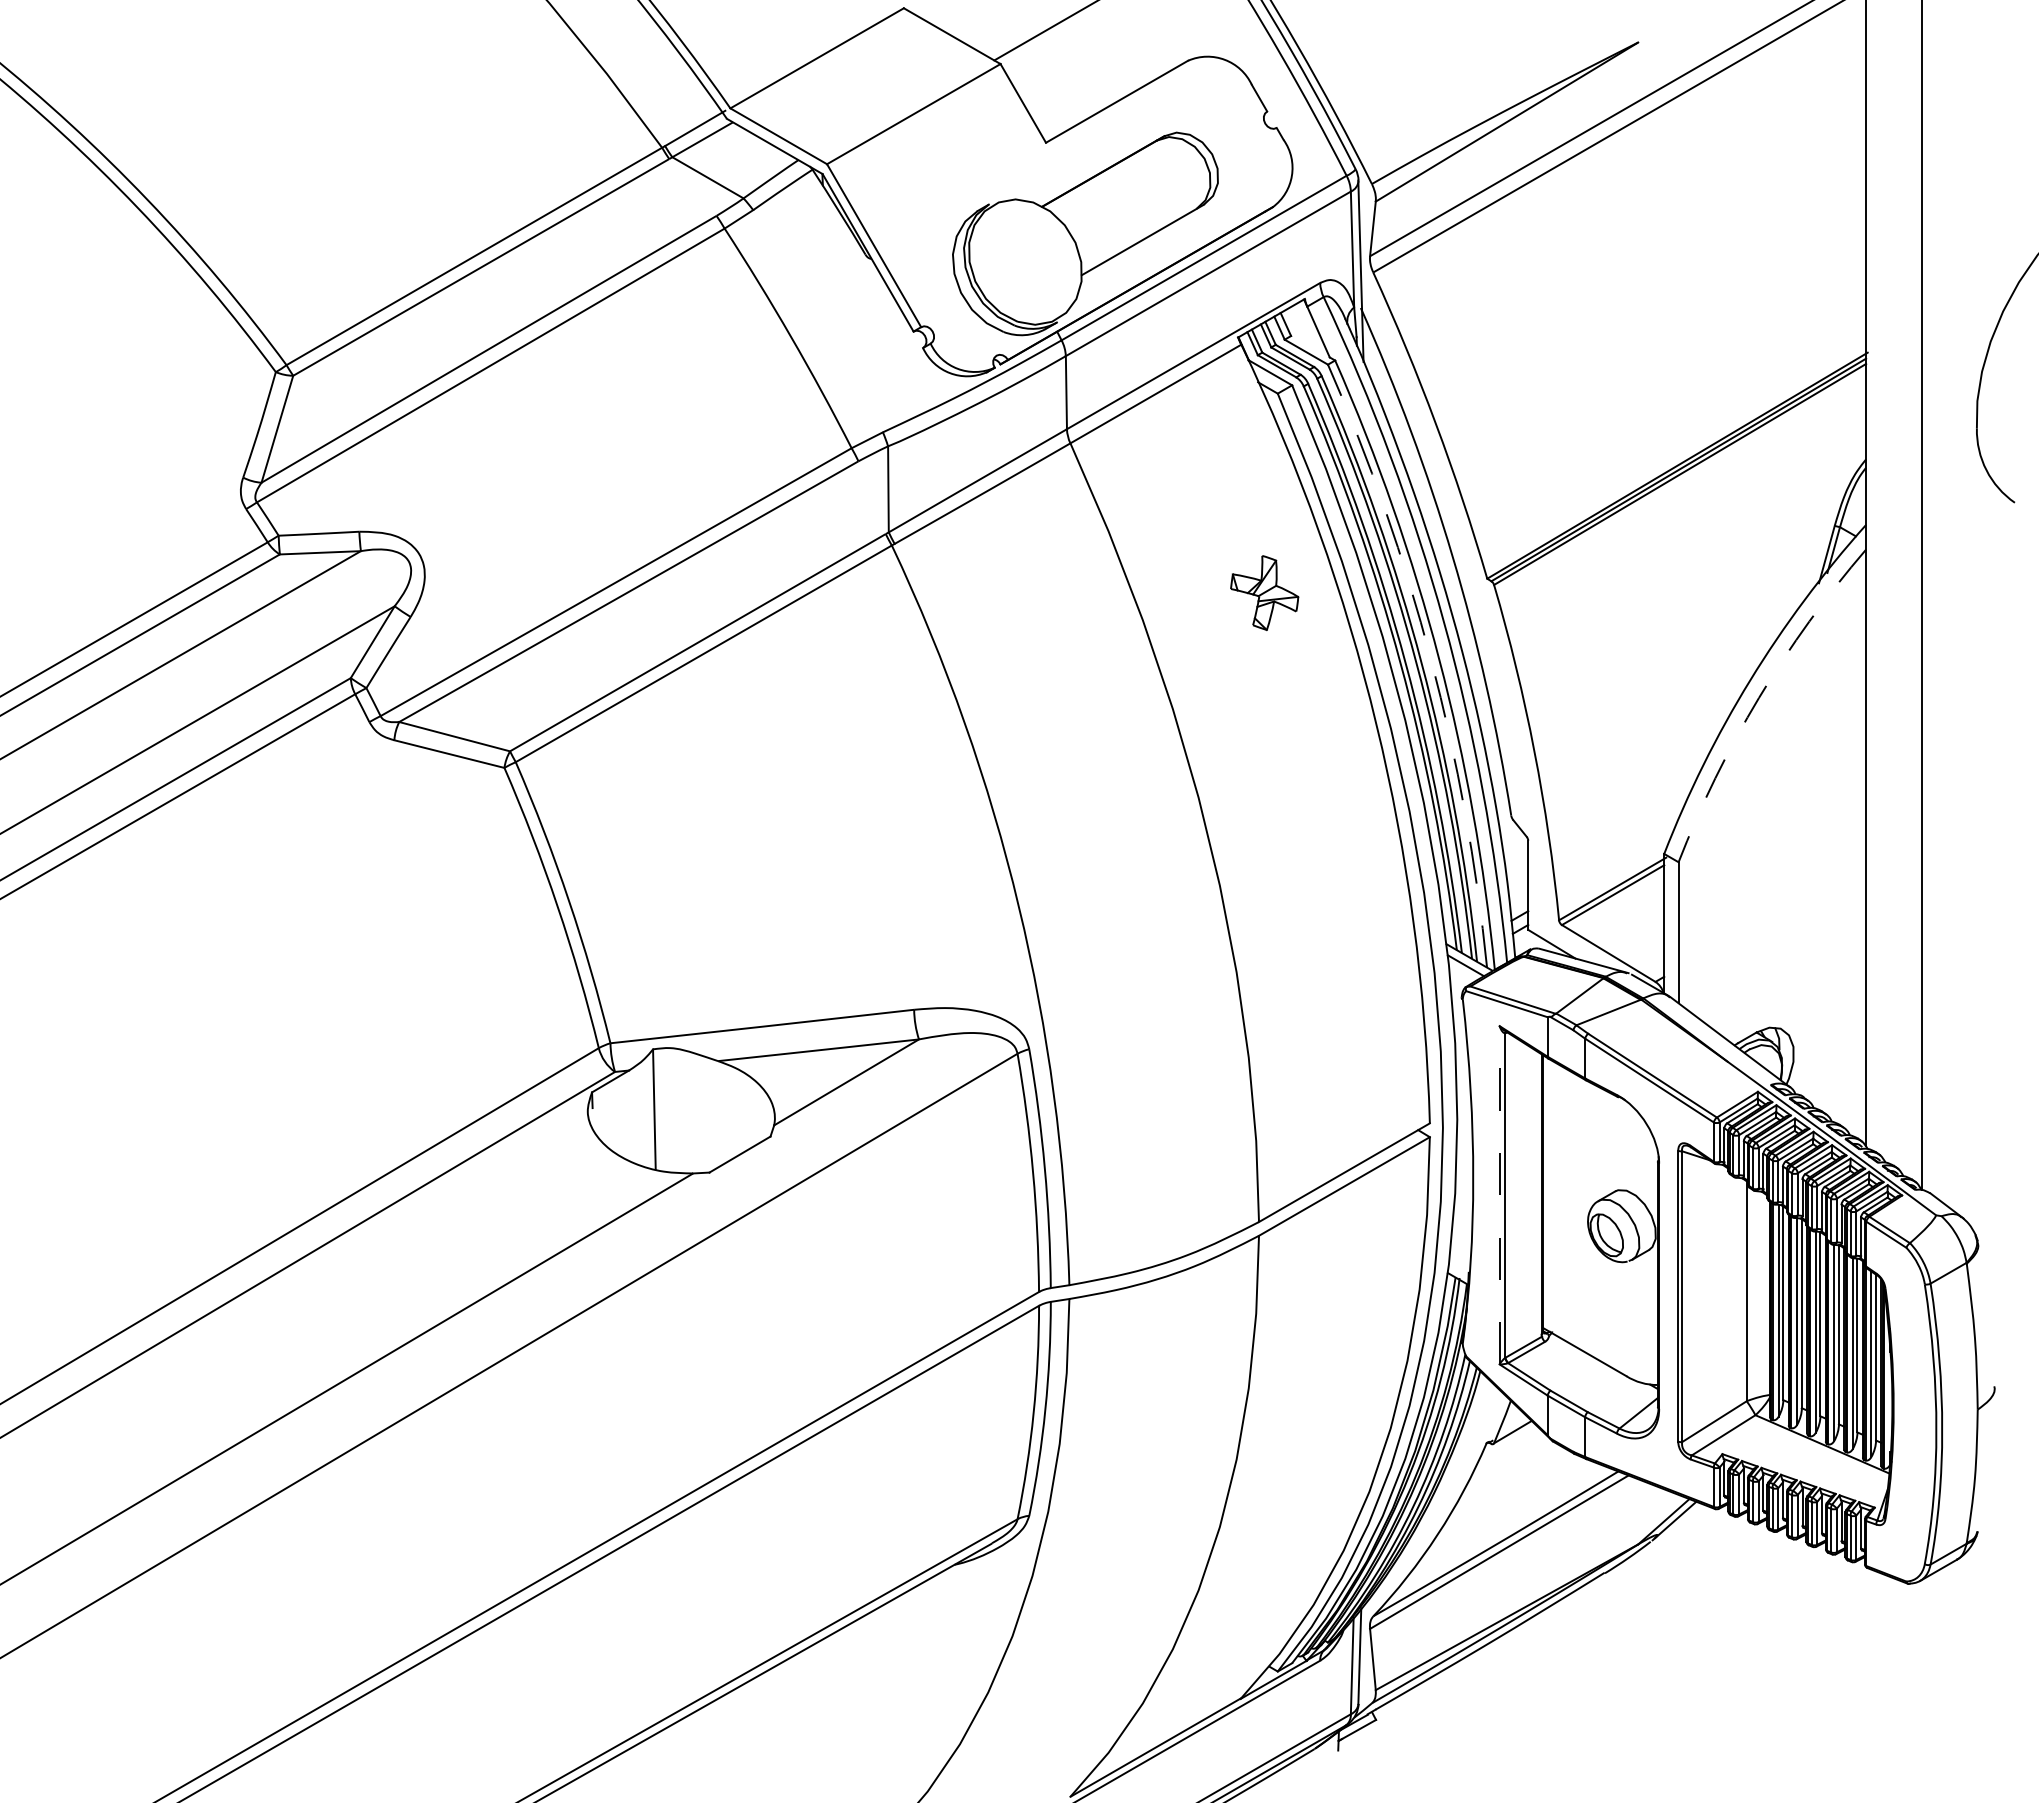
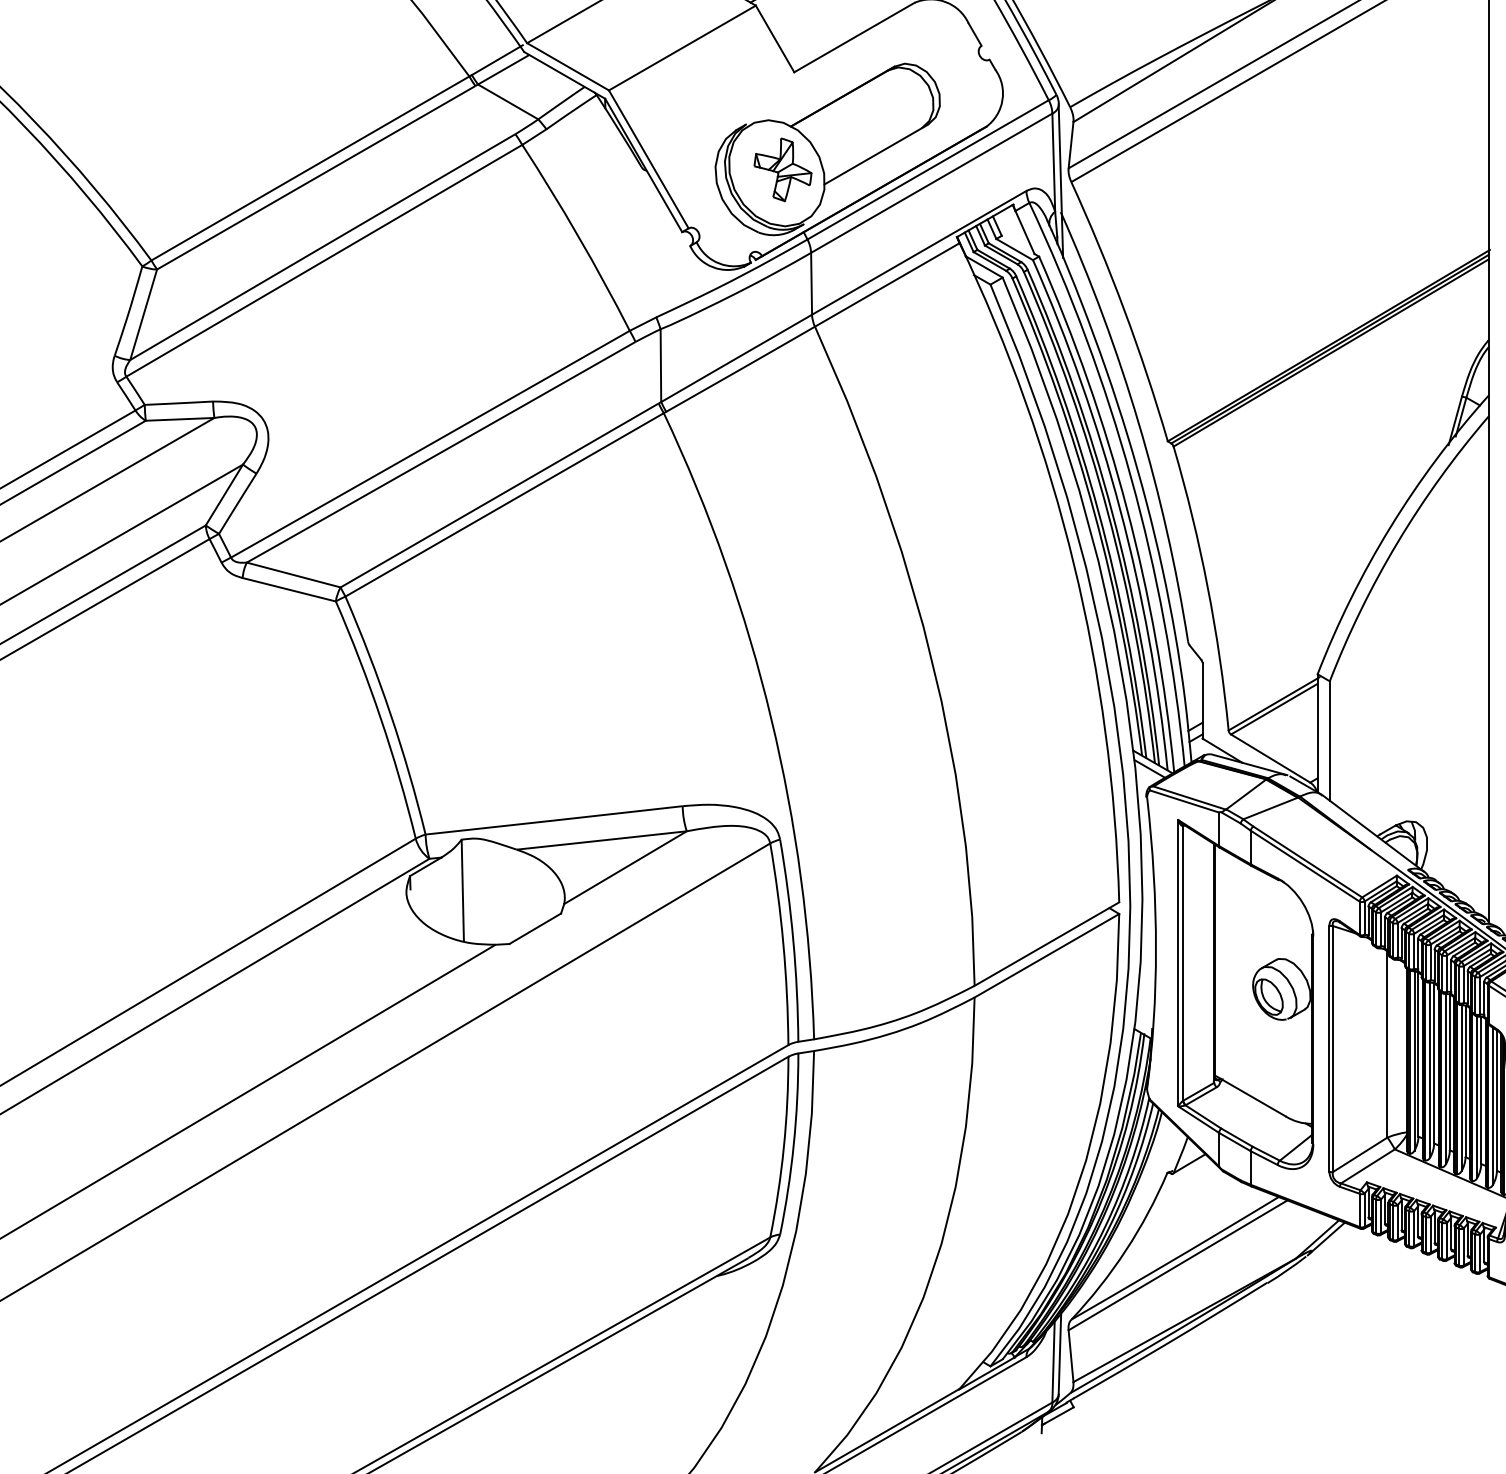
part: (1264, 592) -> (782, 169), moved
arc: (1431, 659) -> (1120, 509), dashed -> solid
arc: (1759, 697) -> (1398, 541), dashed -> solid
line: (1499, 1194) -> (1178, 962), dashed -> solid

